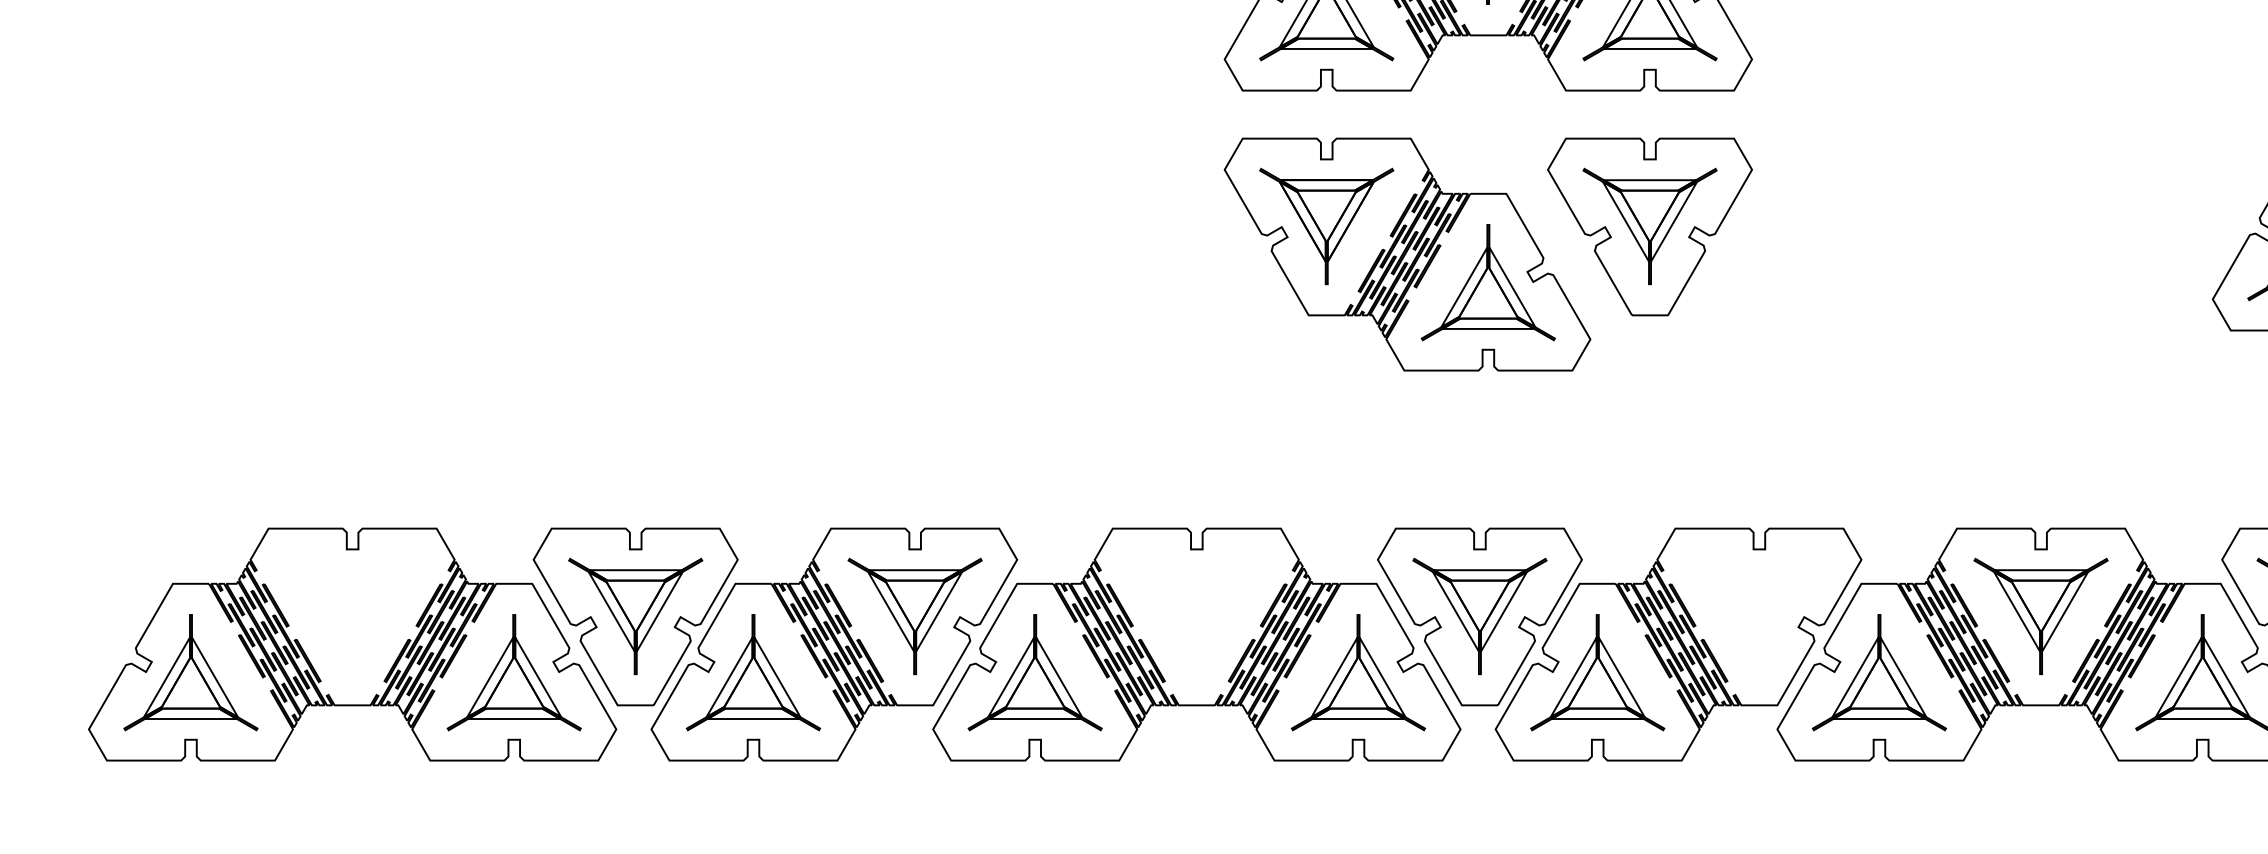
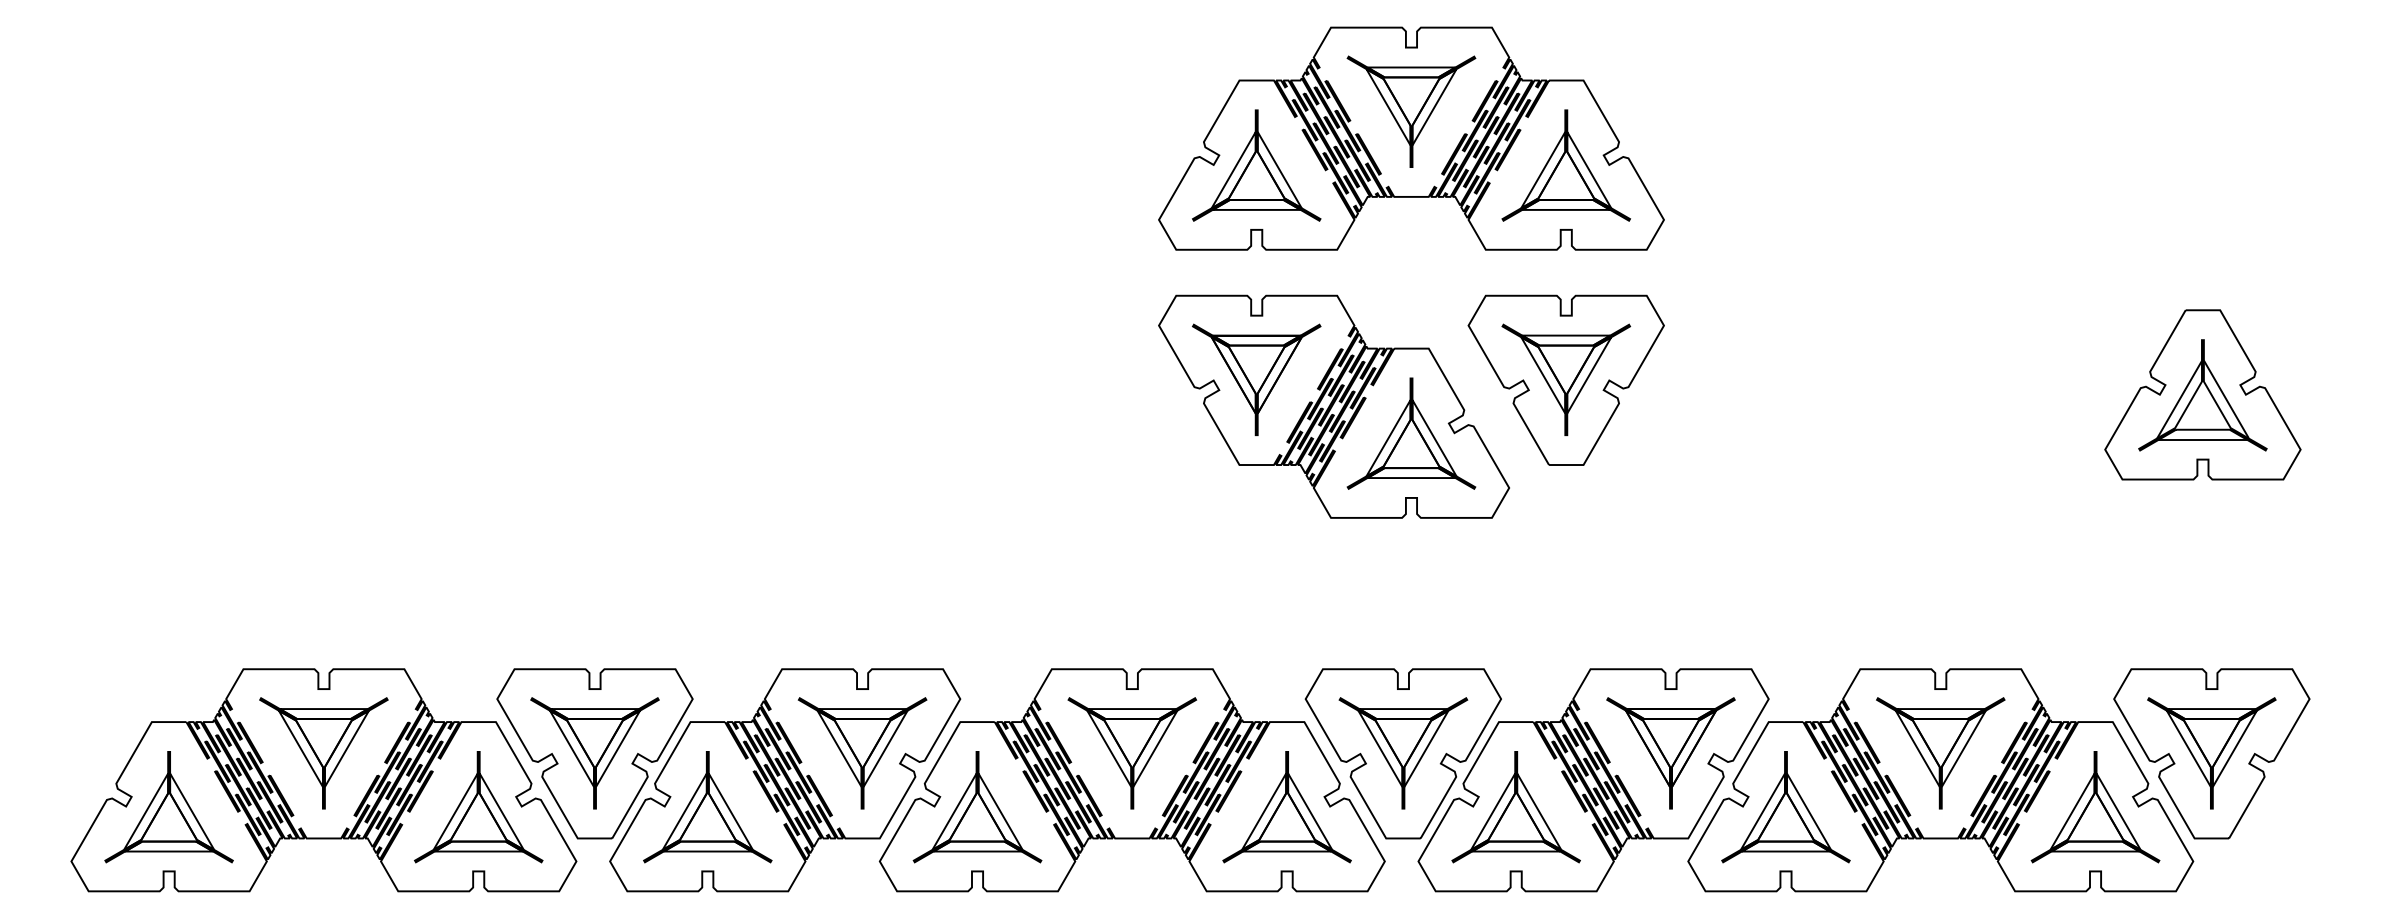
part: (352, 616) -> (323, 753), added
part: (1197, 616) -> (1132, 753), added
part: (1758, 616) -> (1670, 753), added

